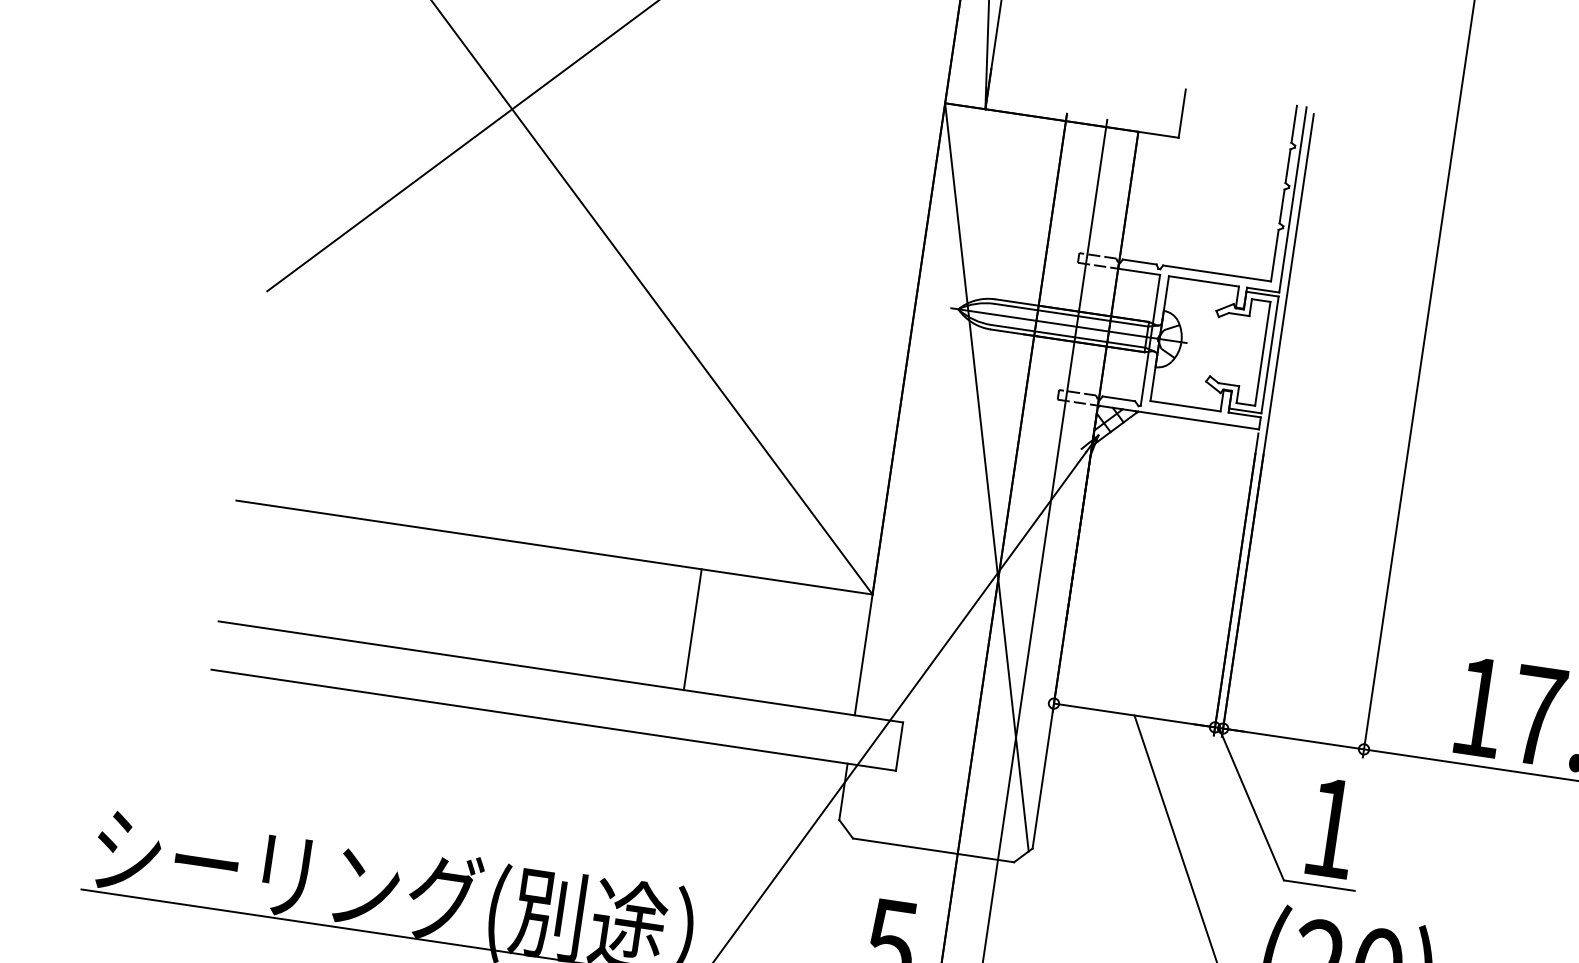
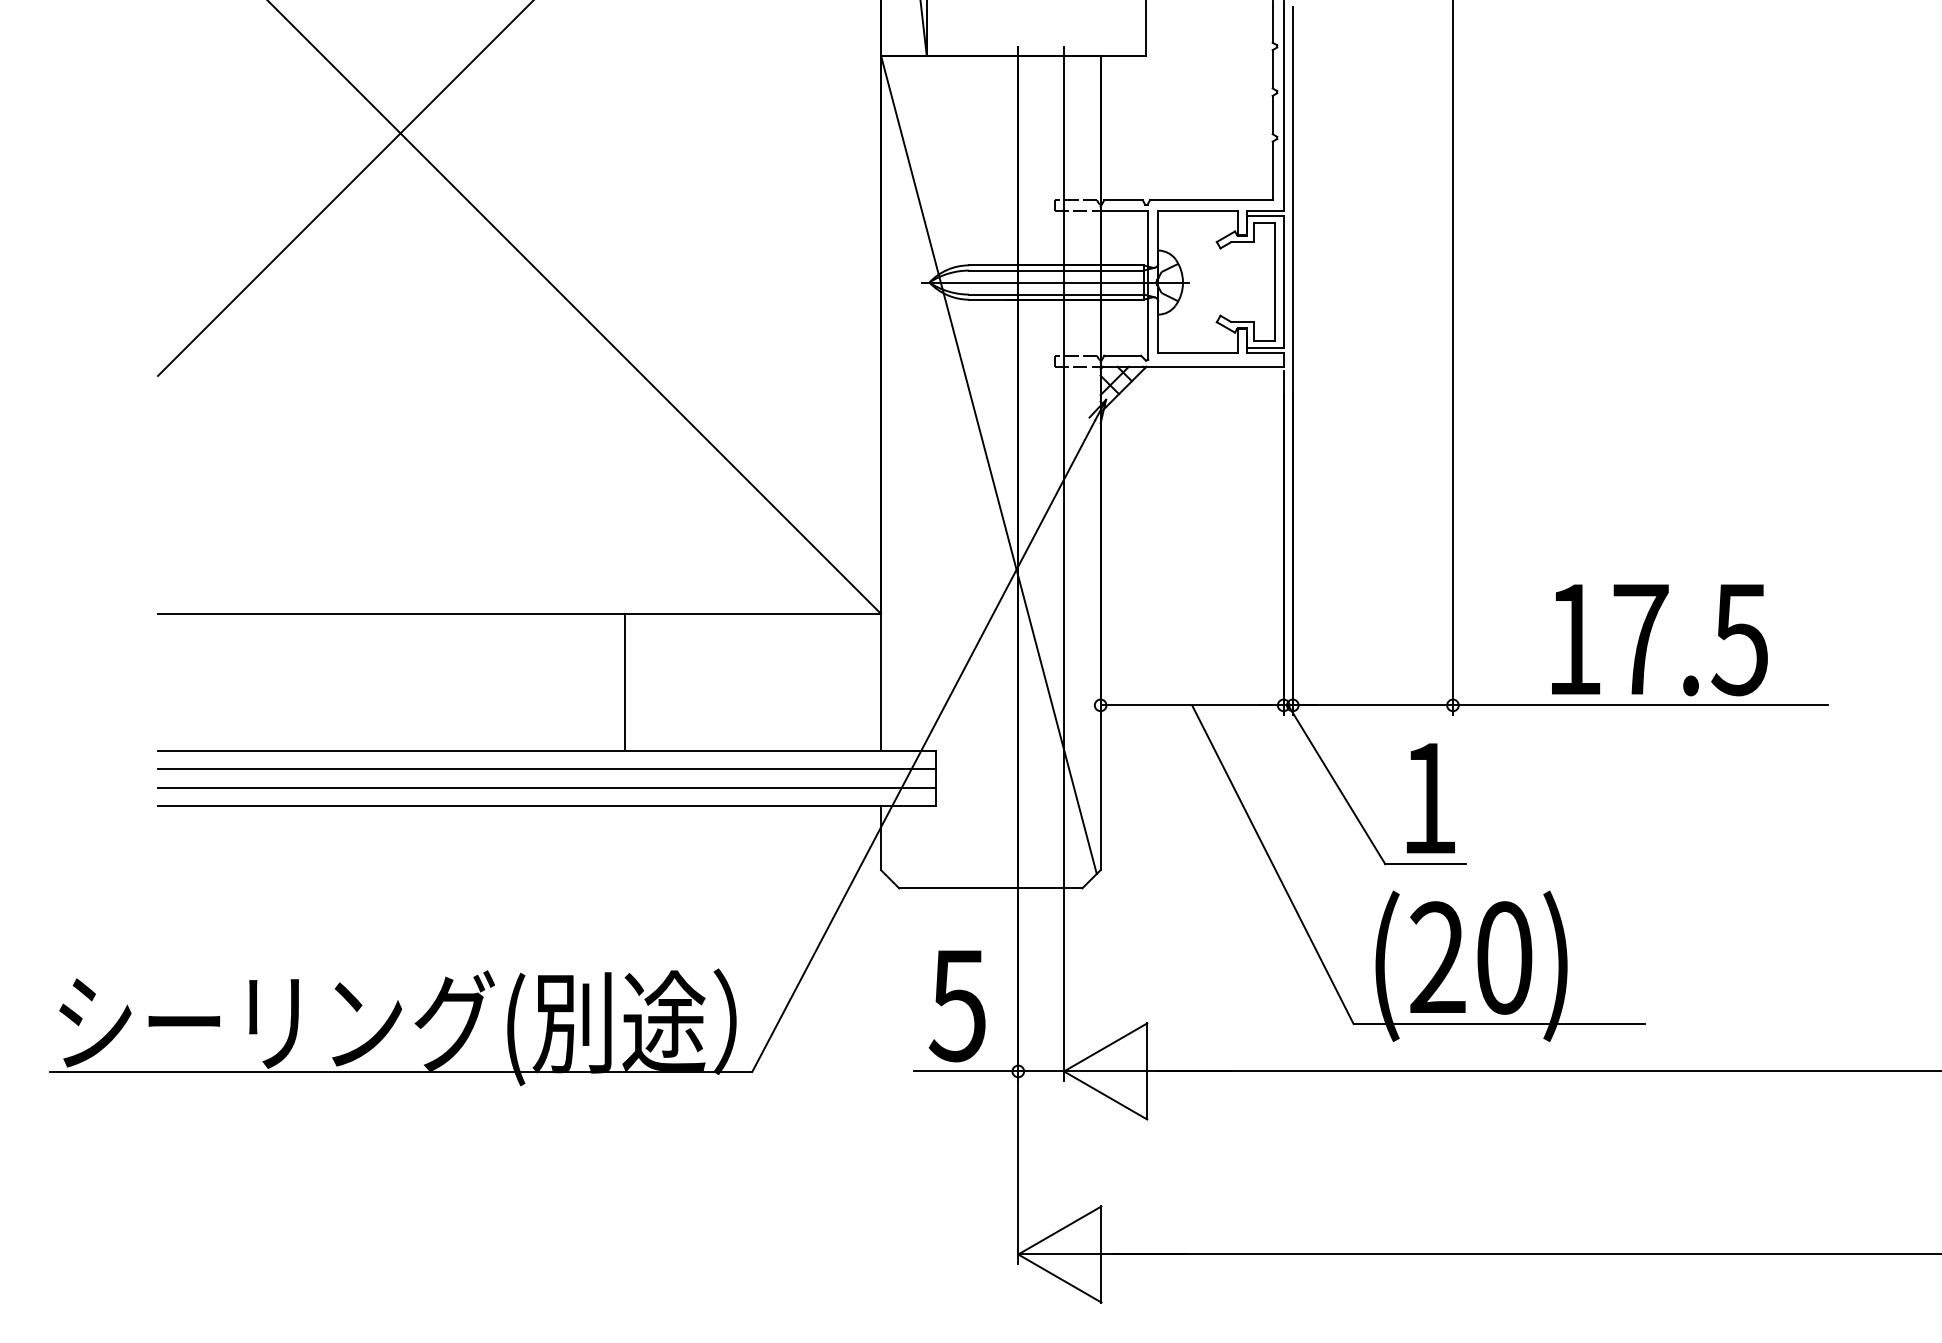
line: (692, 629) -> (624, 682), moved
line: (558, 688) -> (546, 769), added
line: (555, 703) -> (546, 787), added

